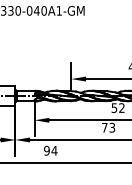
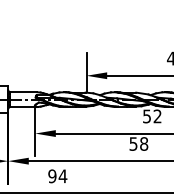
text: (108, 127) -> (138, 143), 73 -> 58

